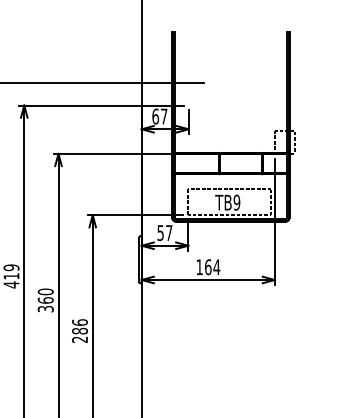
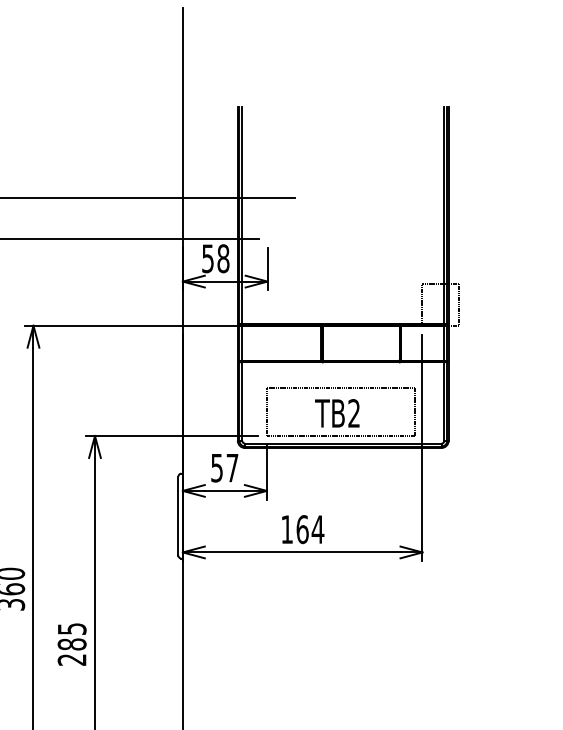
text: (159, 116) -> (214, 258), 67 -> 58
text: (236, 202) -> (353, 413), TB9 -> TB2
text: (80, 322) -> (73, 628), 286 -> 285

